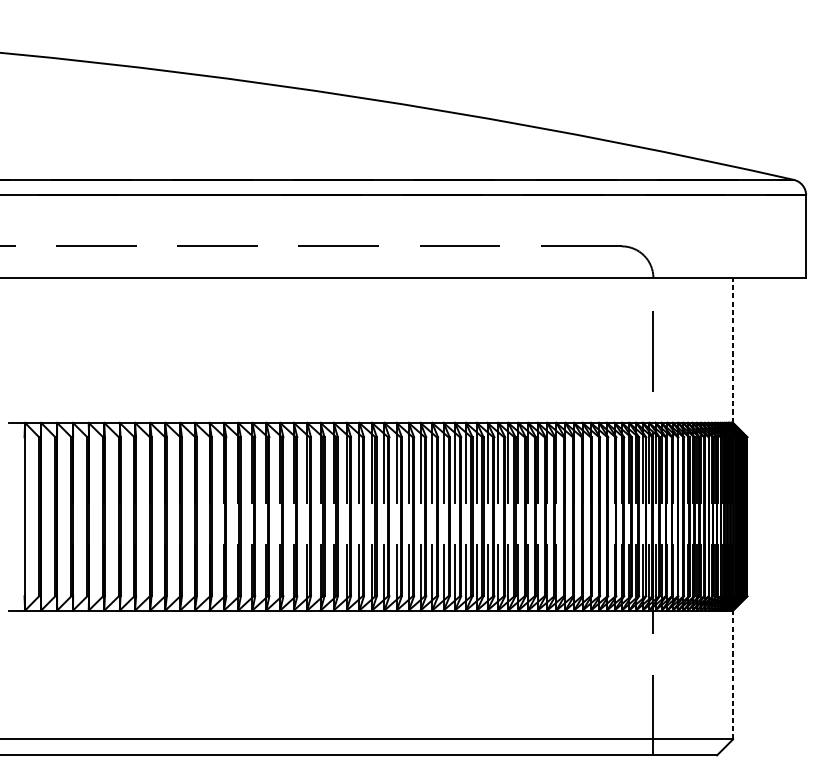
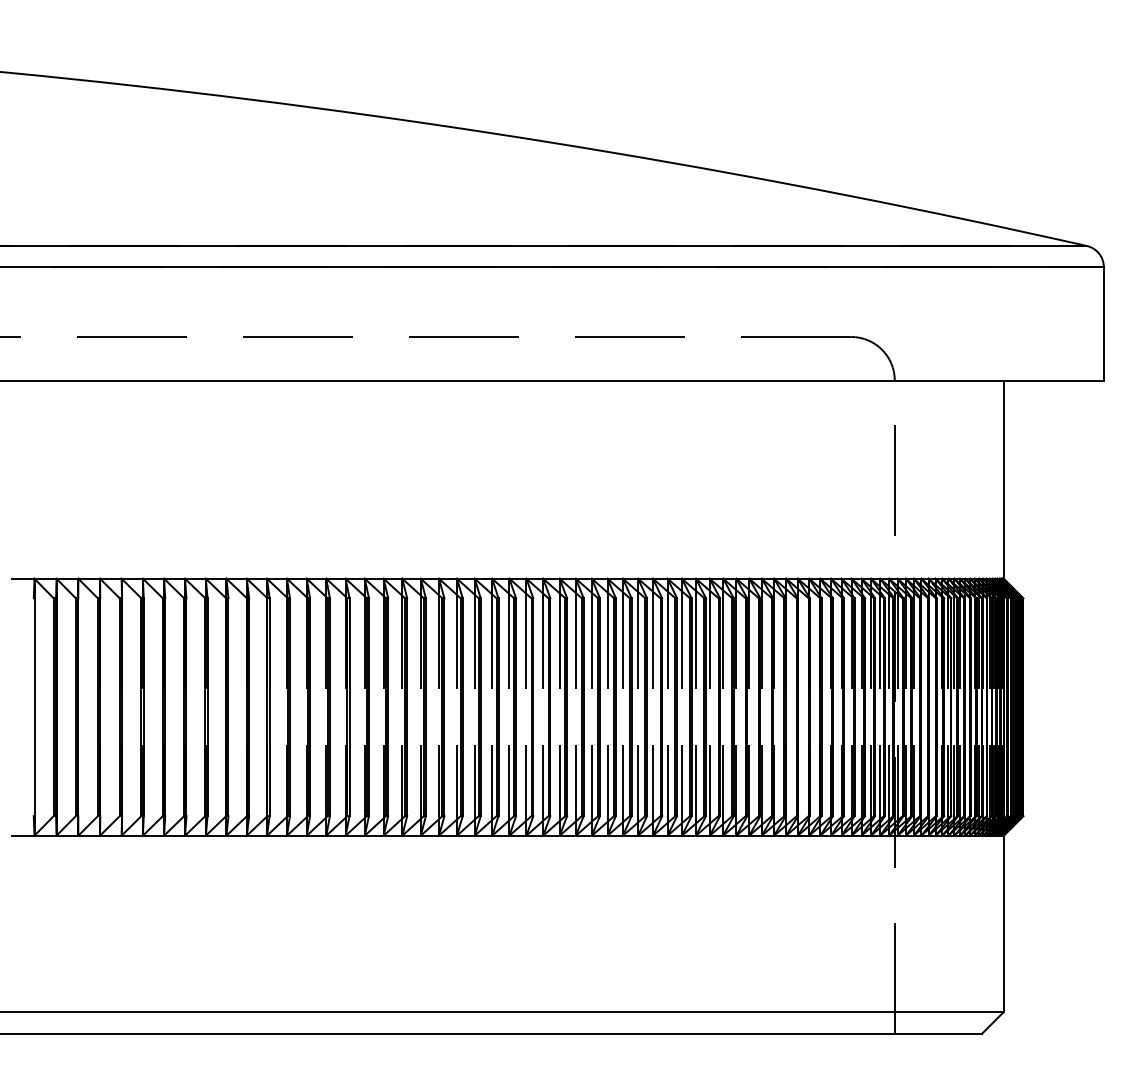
line: (732, 350) -> (1003, 479), dashed -> solid
line: (732, 674) -> (1003, 923), dashed -> solid

